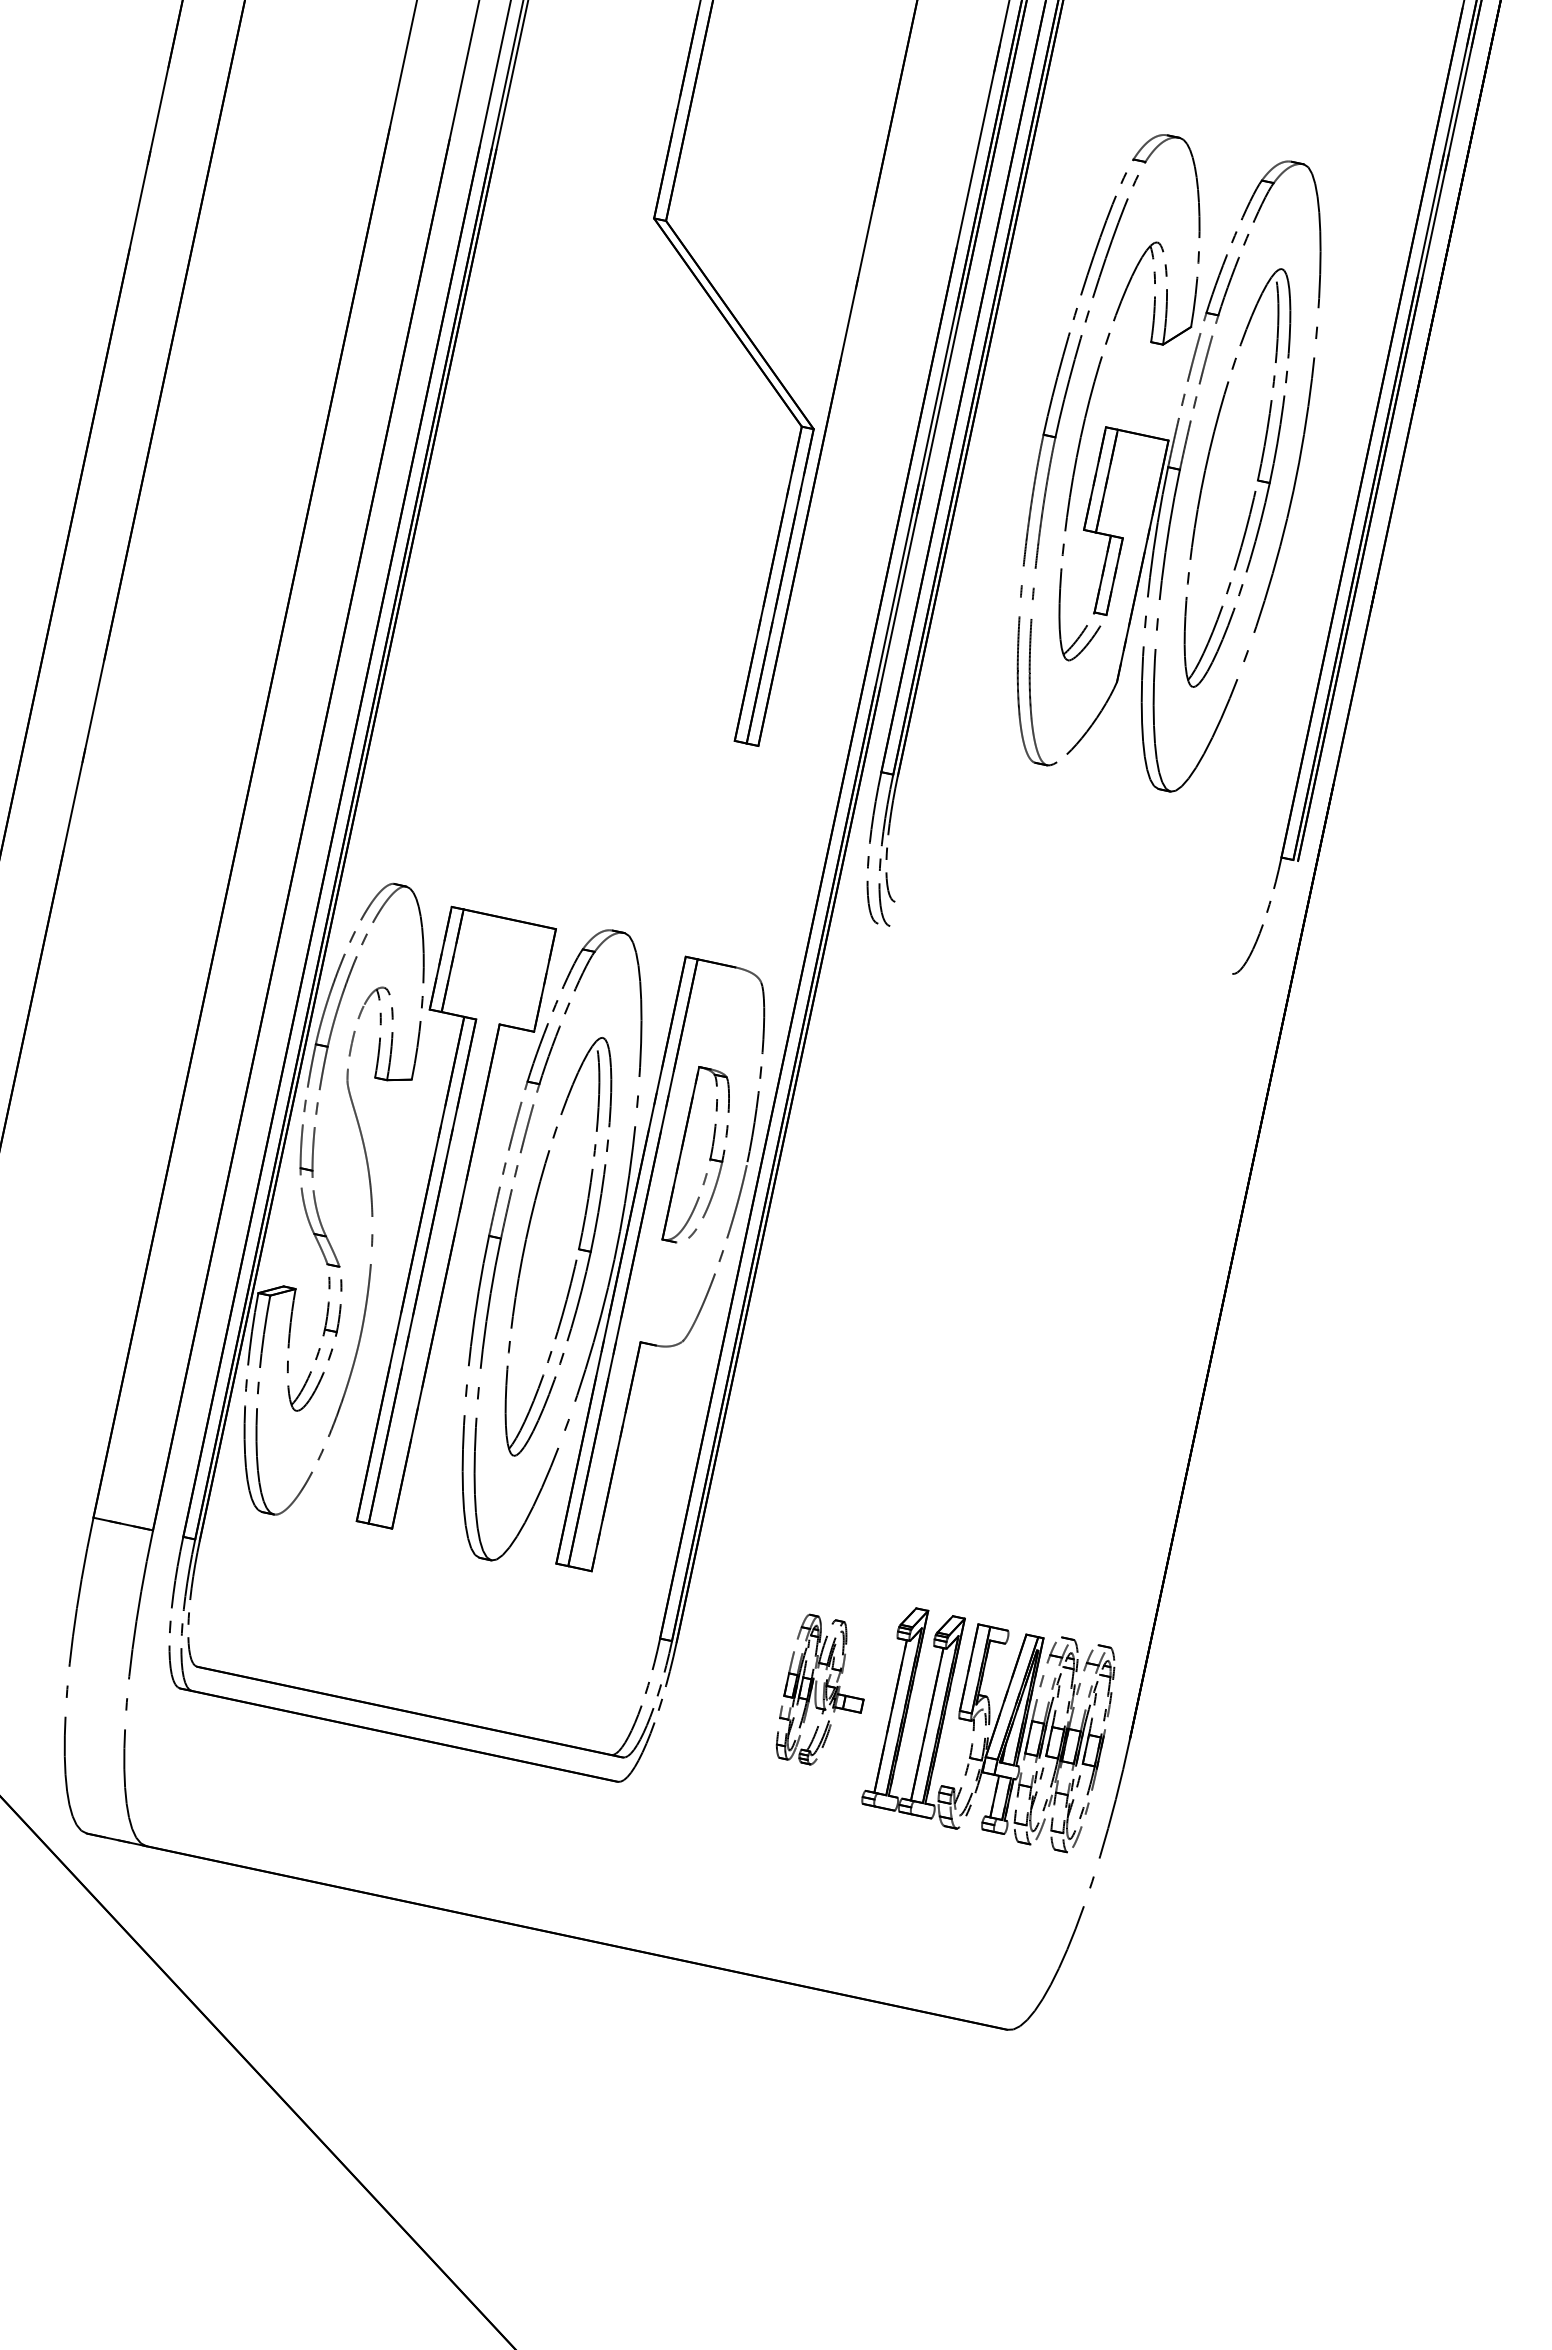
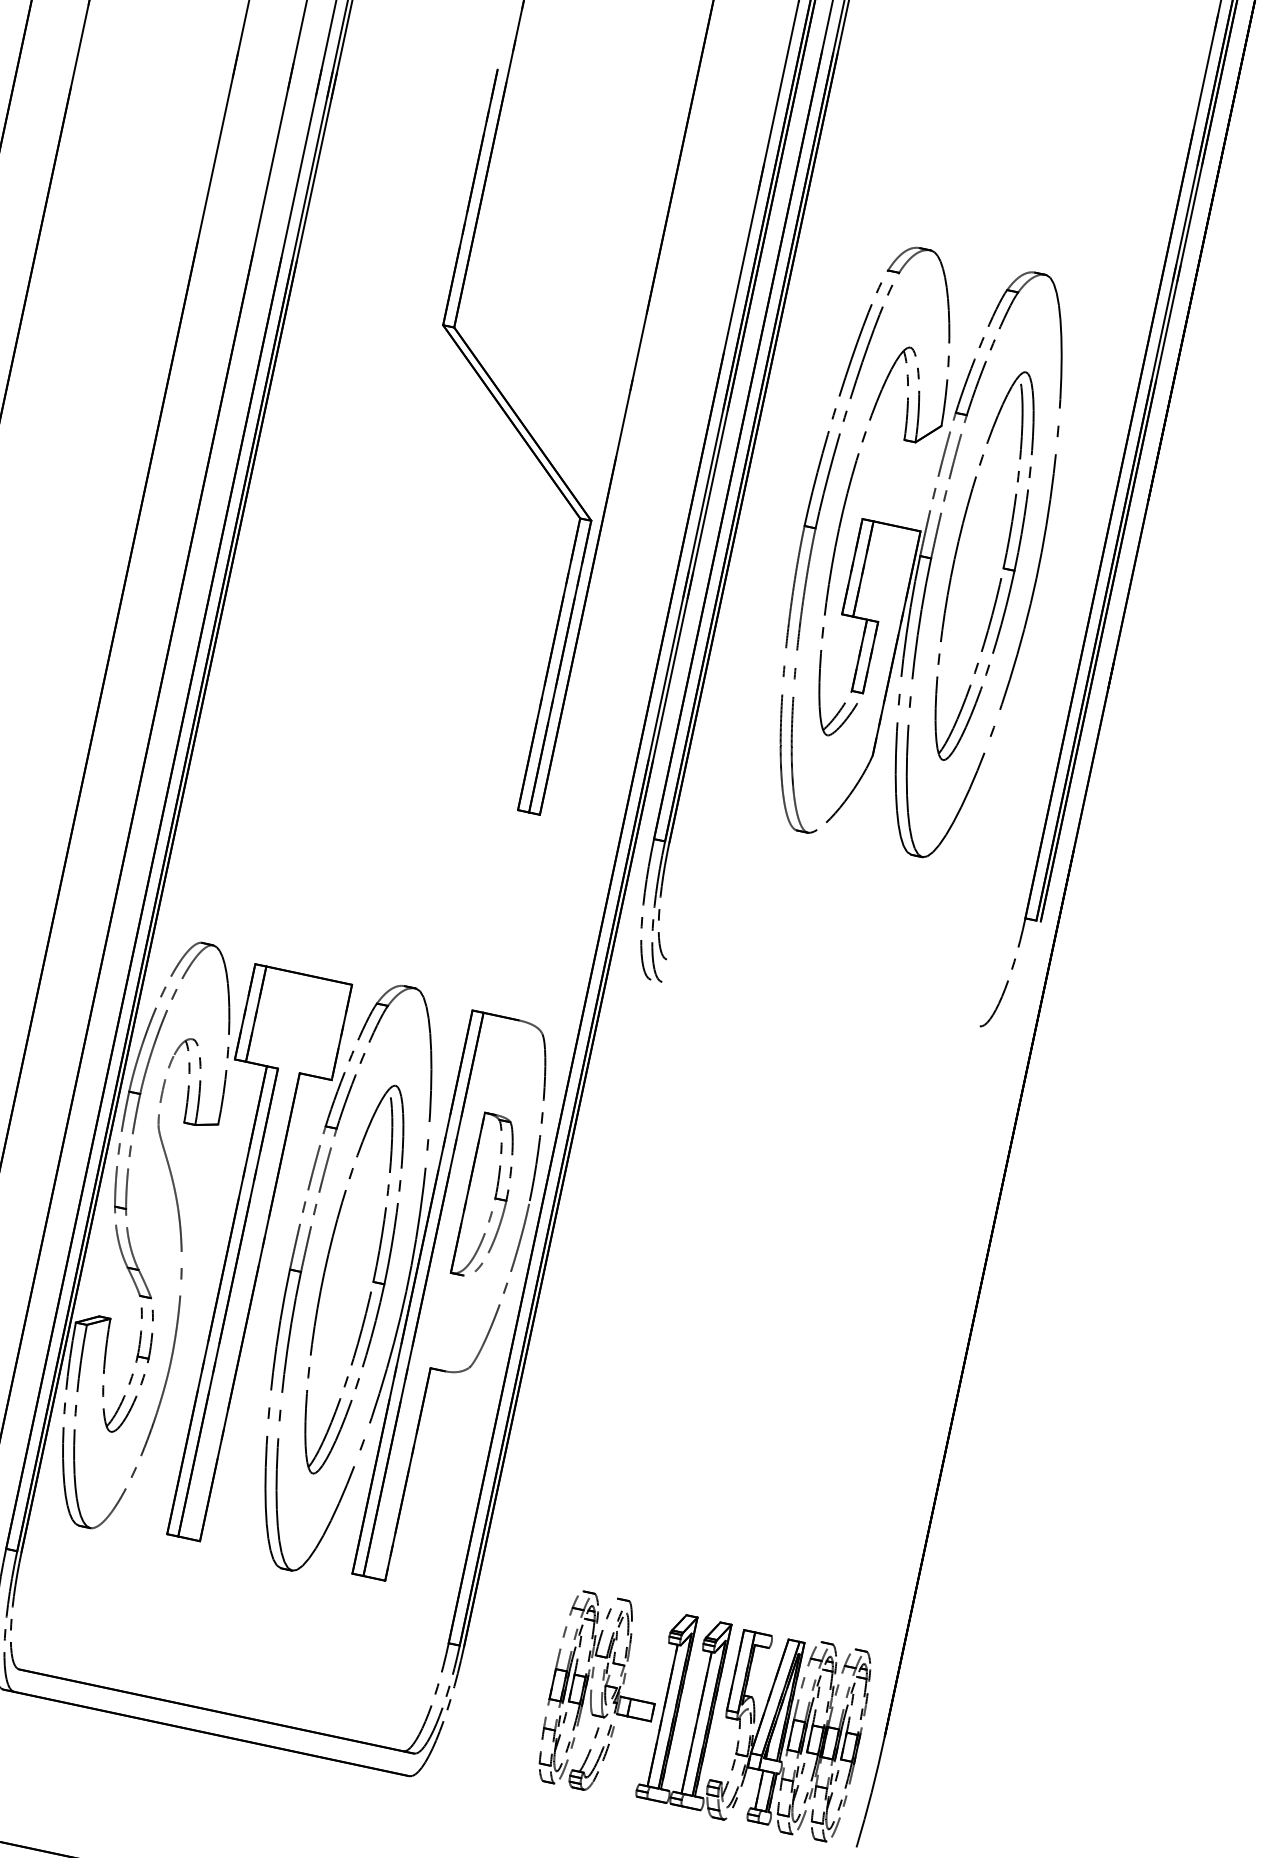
part: (820, 1689) -> (597, 1690), size x1.43

